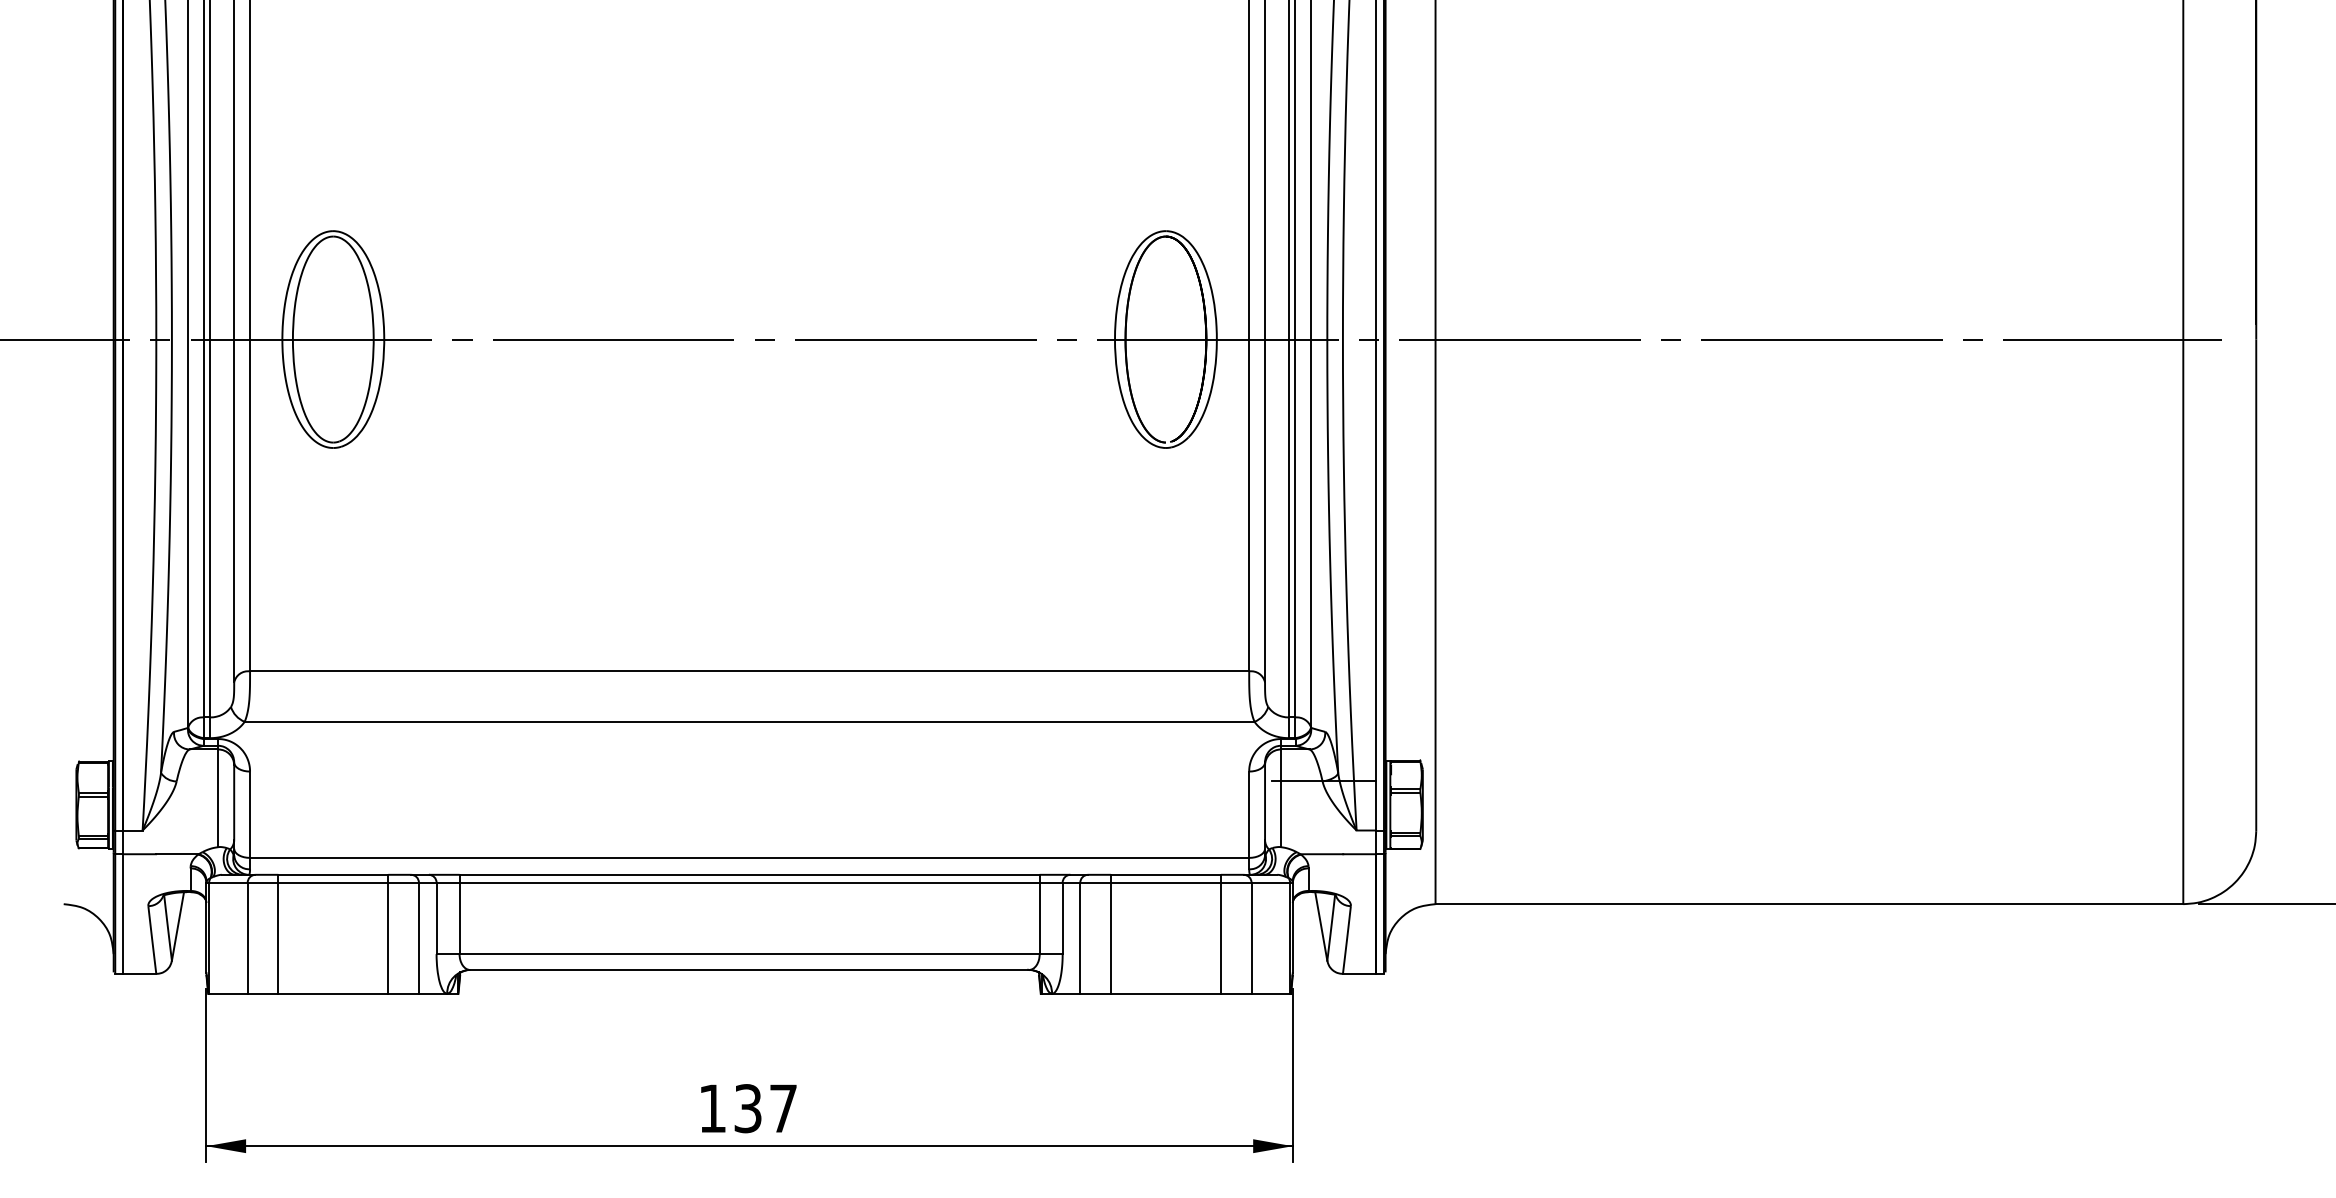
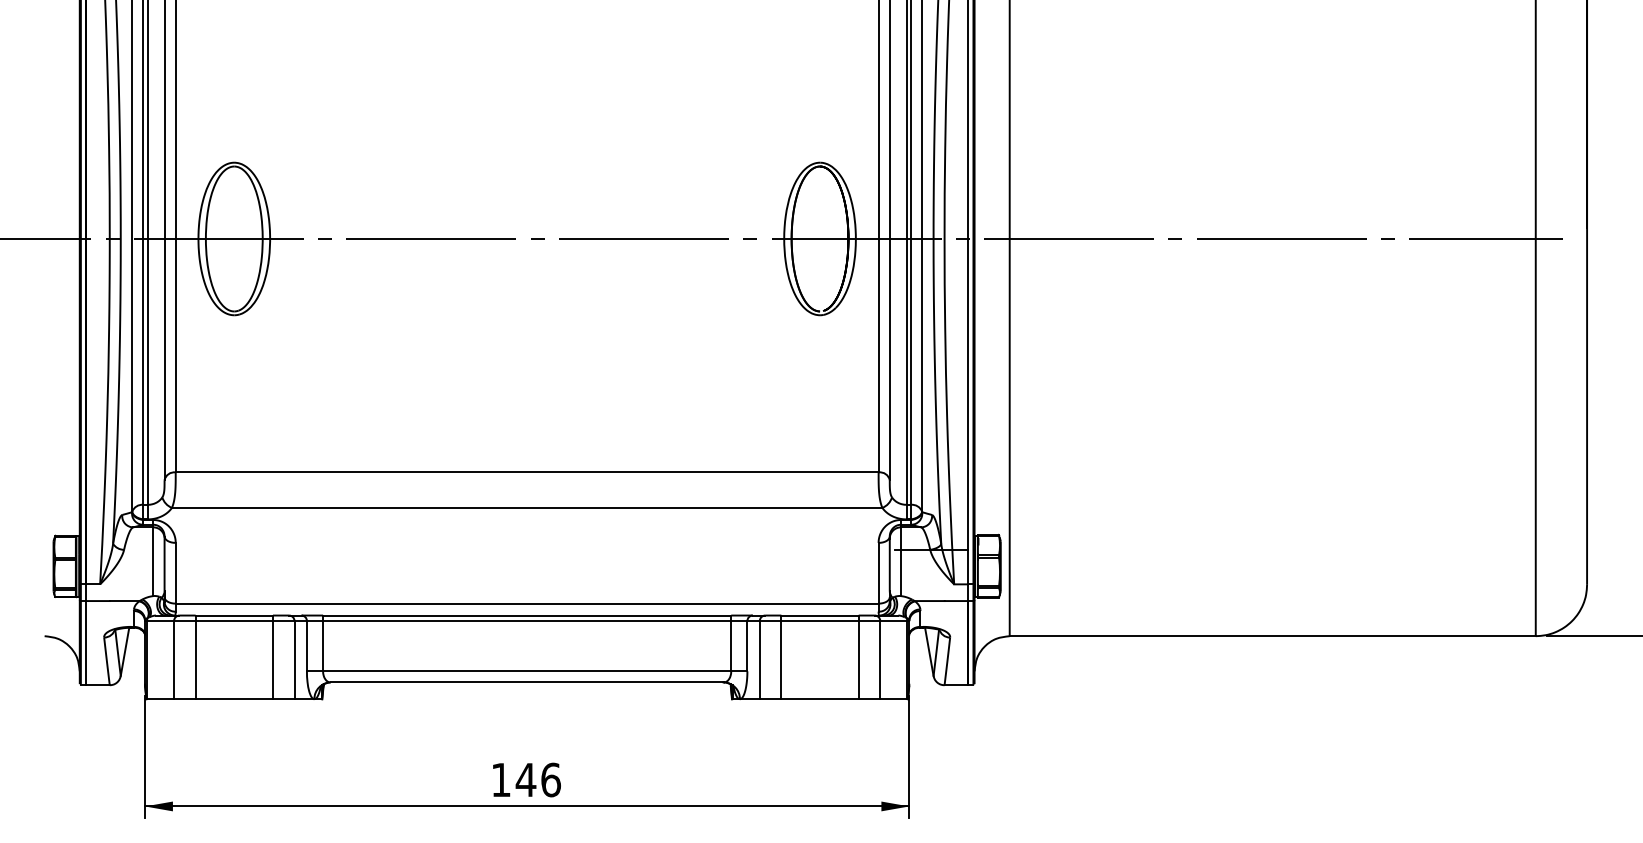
text: (765, 1108) -> (538, 779), 137 -> 146

